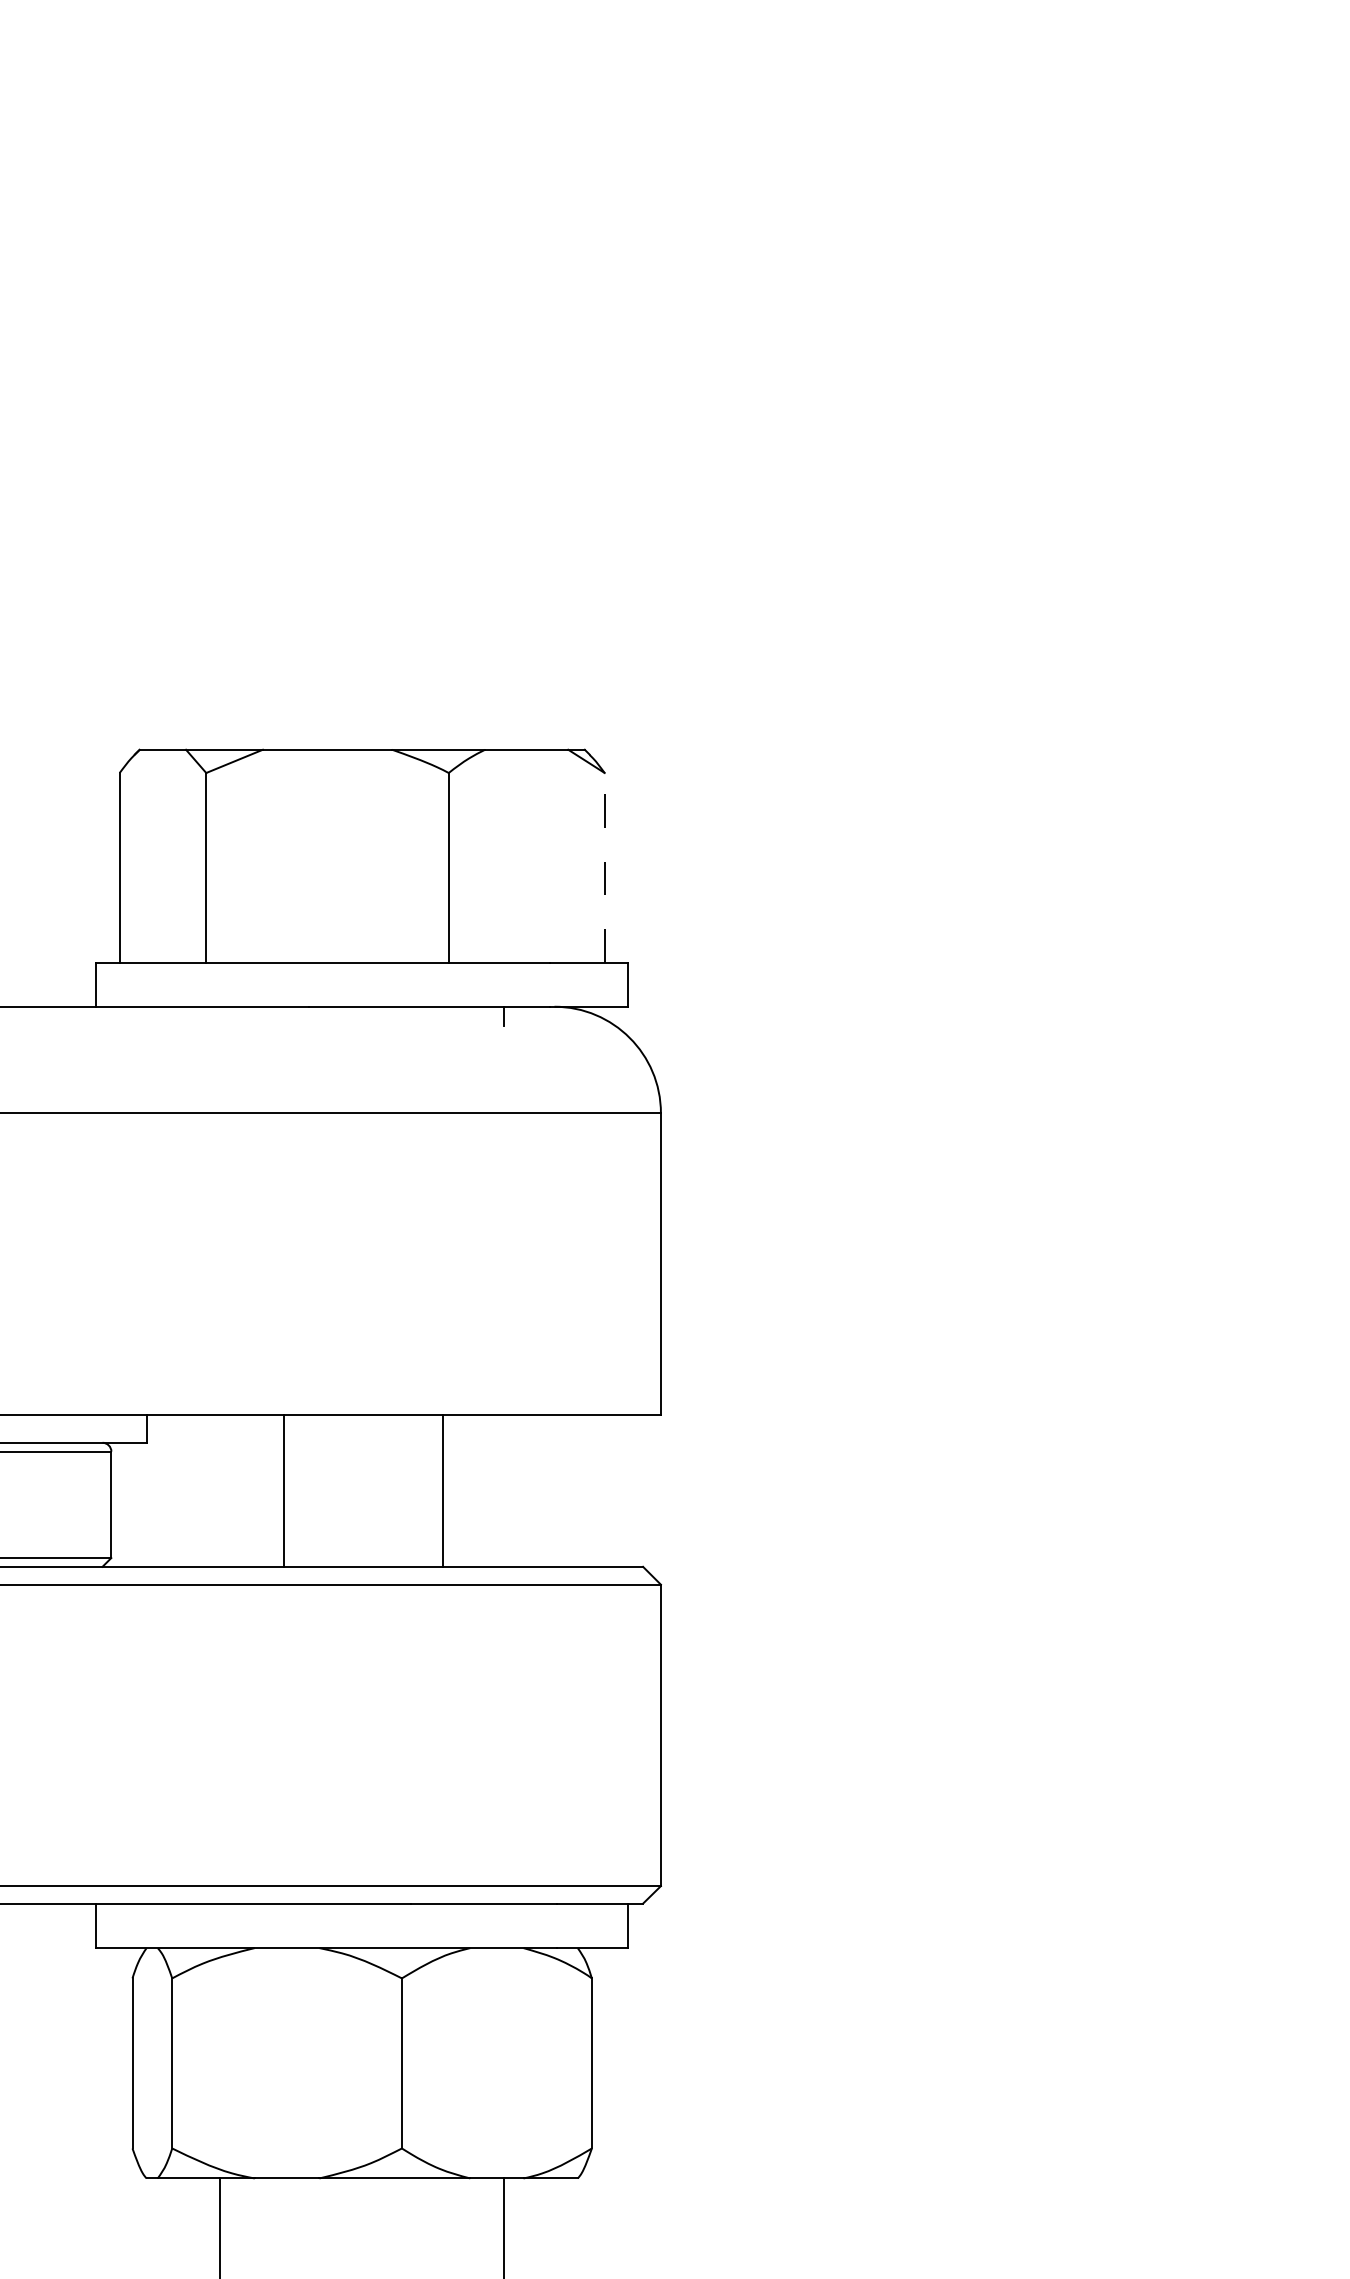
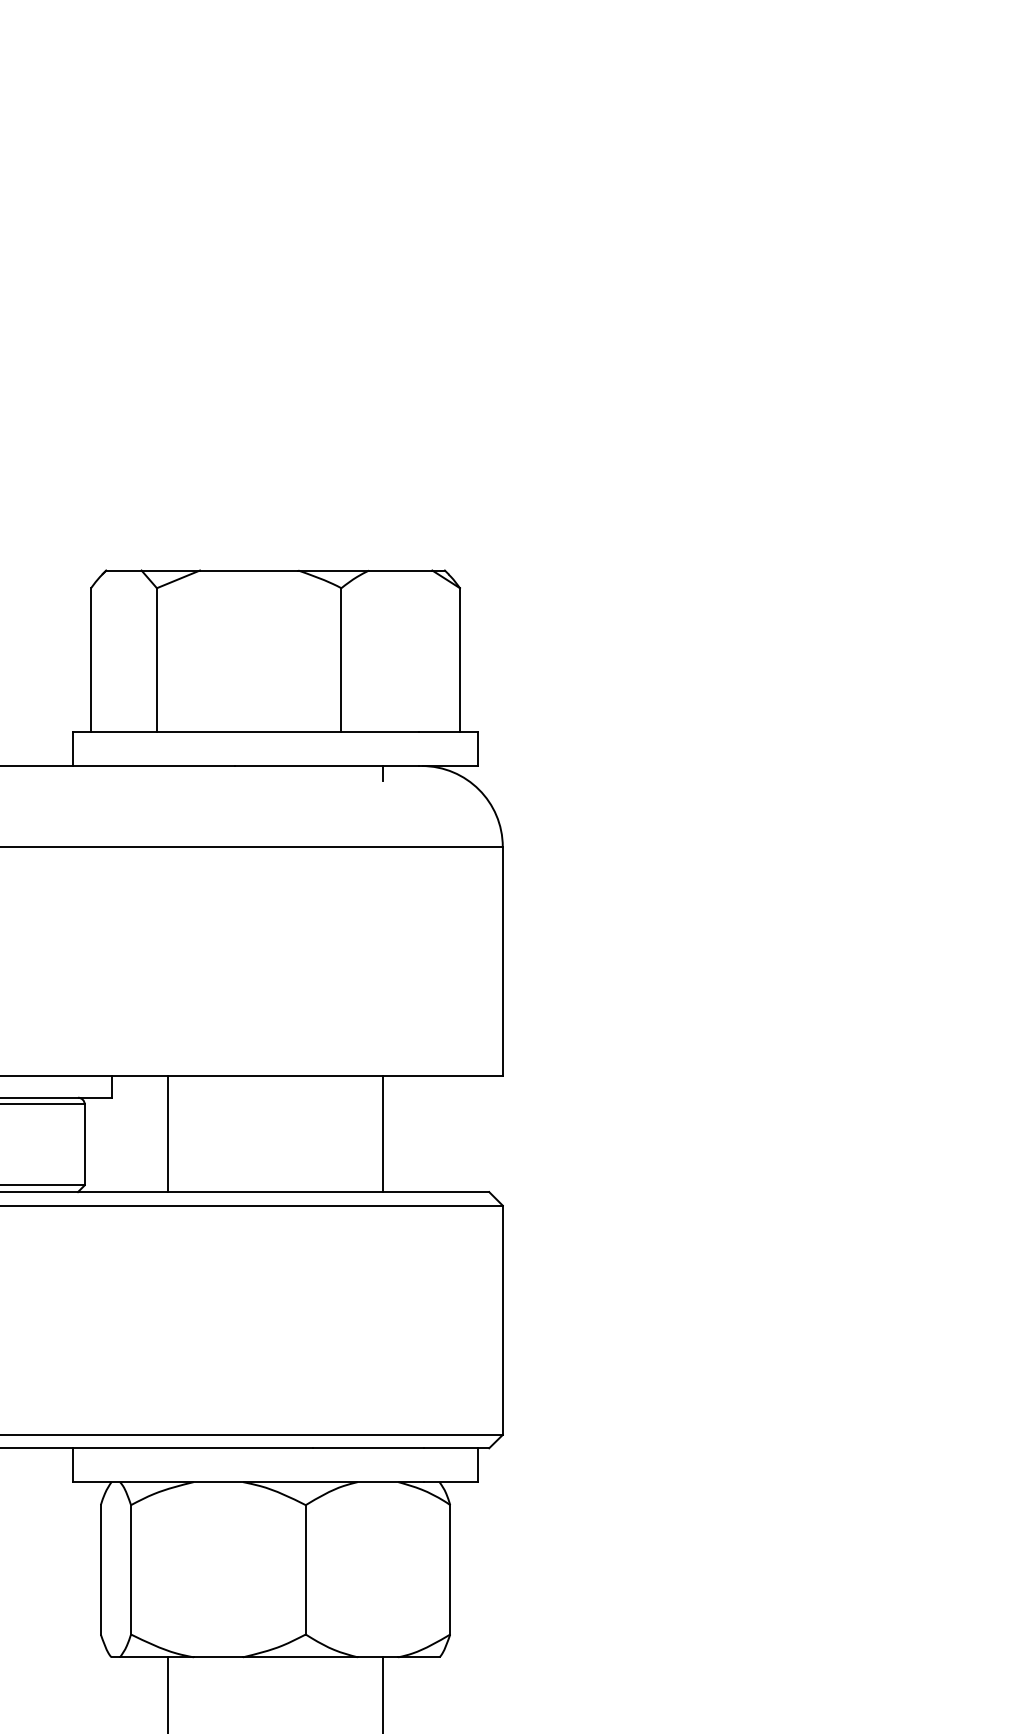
line: (604, 867) -> (459, 660), dashed -> solid
line: (284, 1490) -> (167, 1134), moved
line: (442, 1490) -> (383, 1134), moved

